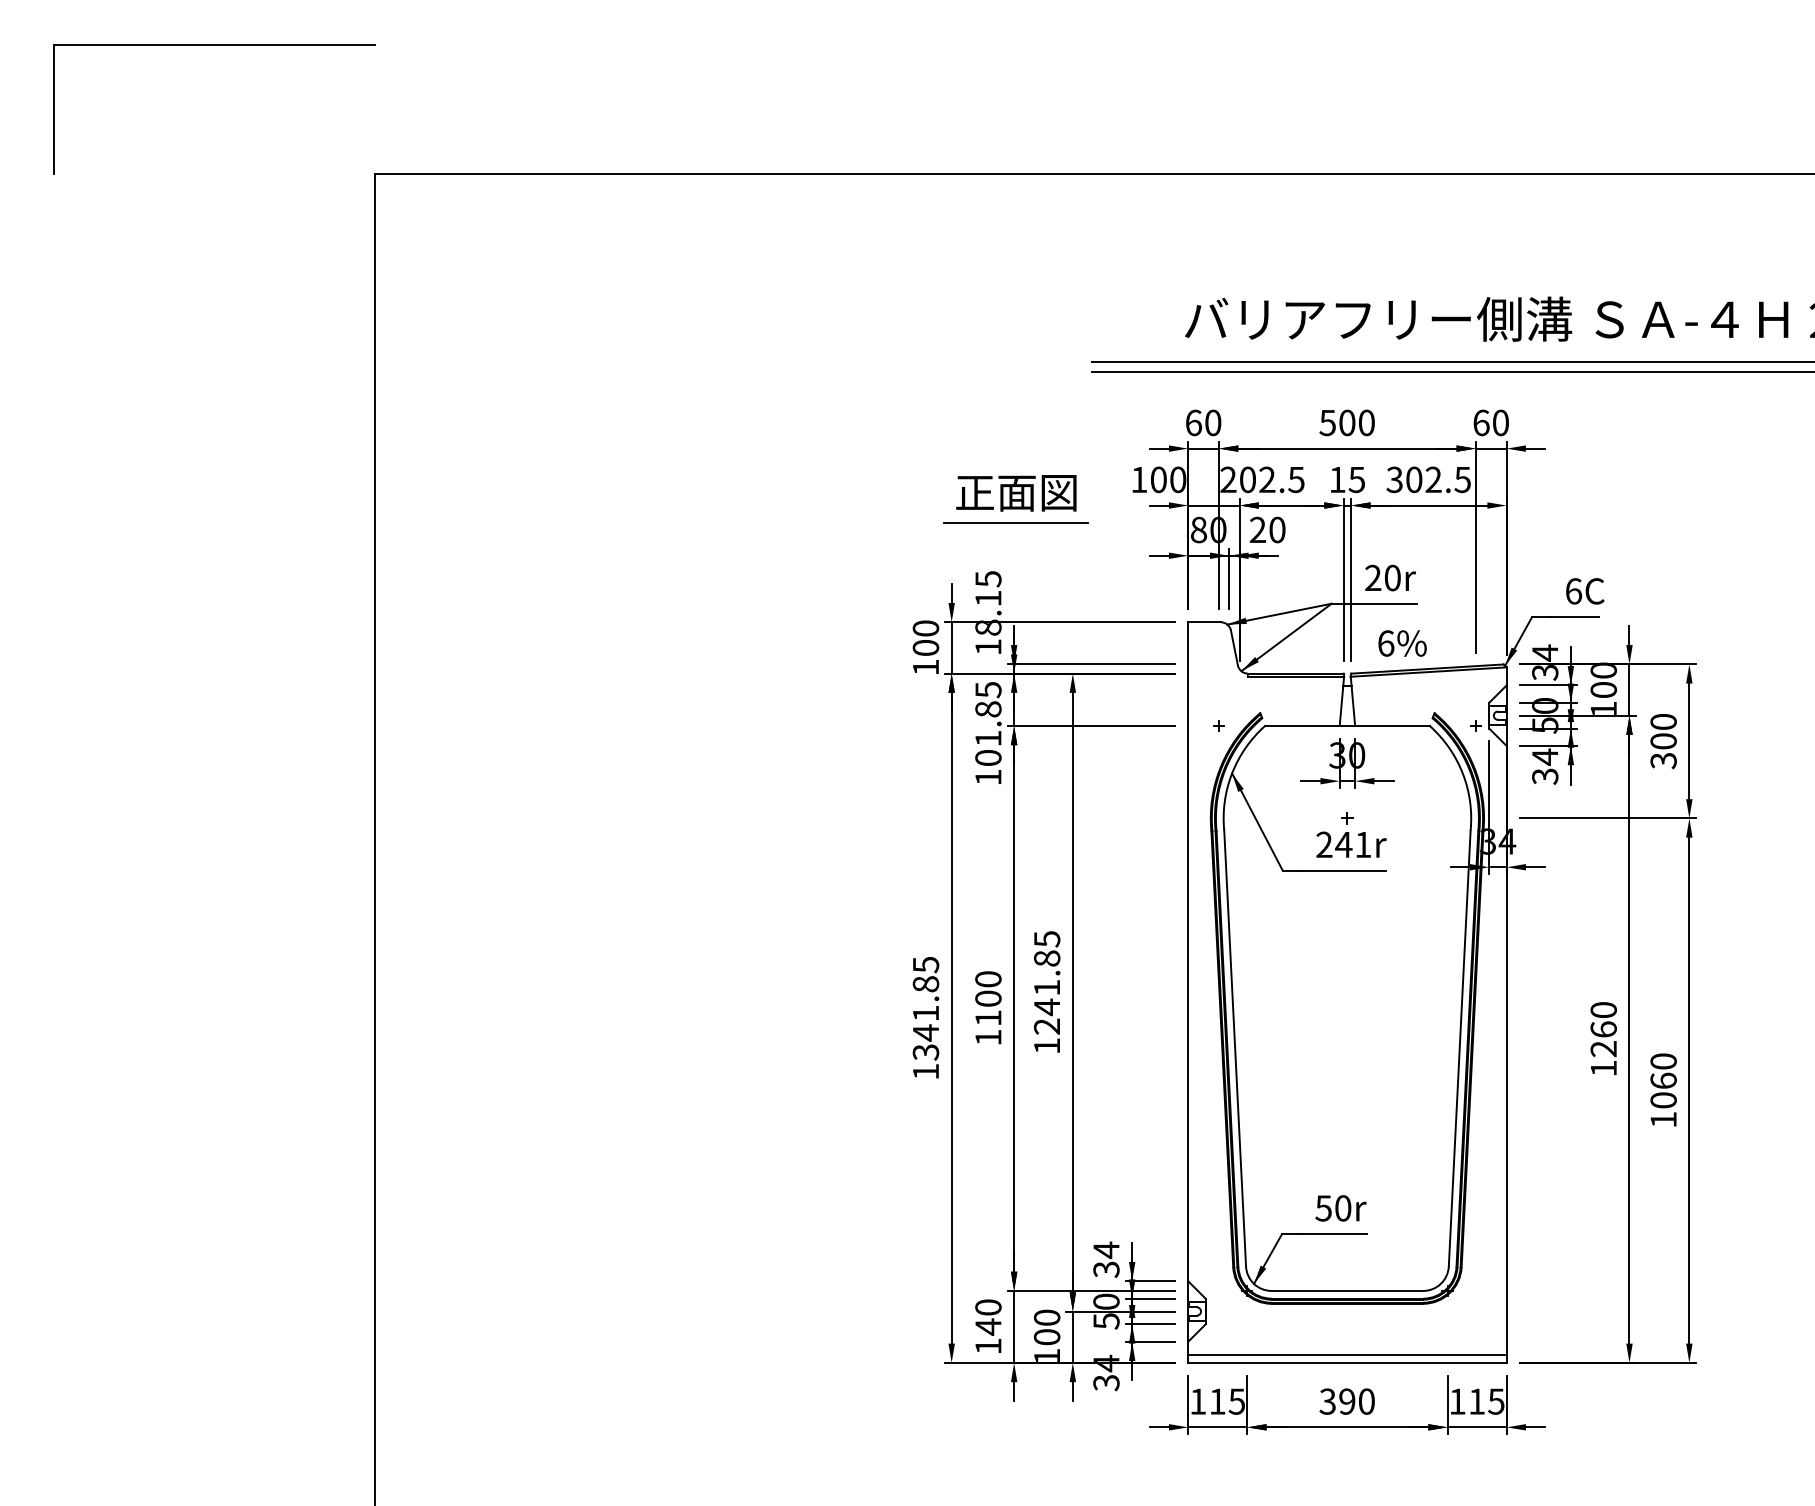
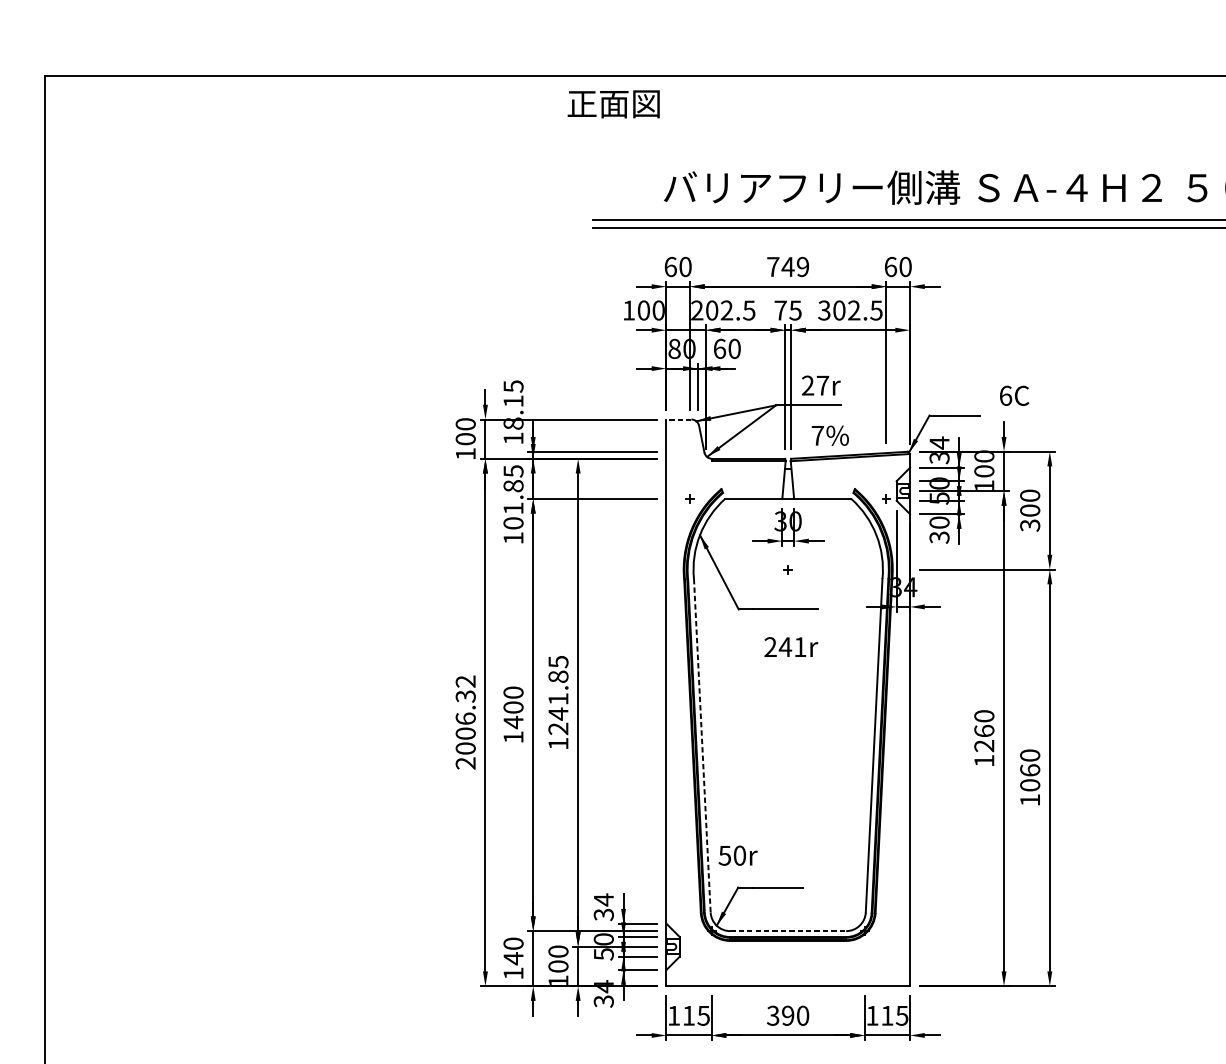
text: (1346, 422) -> (787, 266), 500 -> 749
text: (1337, 479) -> (780, 310), 15 -> 75
text: (1016, 493) -> (613, 104), moved
line: (1015, 523) -> (534, 343), removed
text: (1258, 529) -> (720, 348), 20 -> 60
text: (1392, 577) -> (822, 385), 20r -> 27r
text: (1585, 591) -> (1014, 395), moved
line: (1204, 622) -> (678, 419), solid -> dashed
text: (1386, 643) -> (818, 435), 6% -> 7%
text: (1545, 756) -> (939, 522), 34 -> 30
text: (1351, 844) -> (791, 646), moved
text: (925, 1017) -> (465, 721), 1341.85 -> 2006.32
text: (988, 1018) -> (513, 722), 1100 -> 1400
line: (1235, 1049) -> (702, 746), solid -> dashed
text: (1340, 1208) -> (737, 855), moved
line: (1347, 1290) -> (788, 930), solid -> dashed
line: (1347, 1355) -> (788, 980), removed

